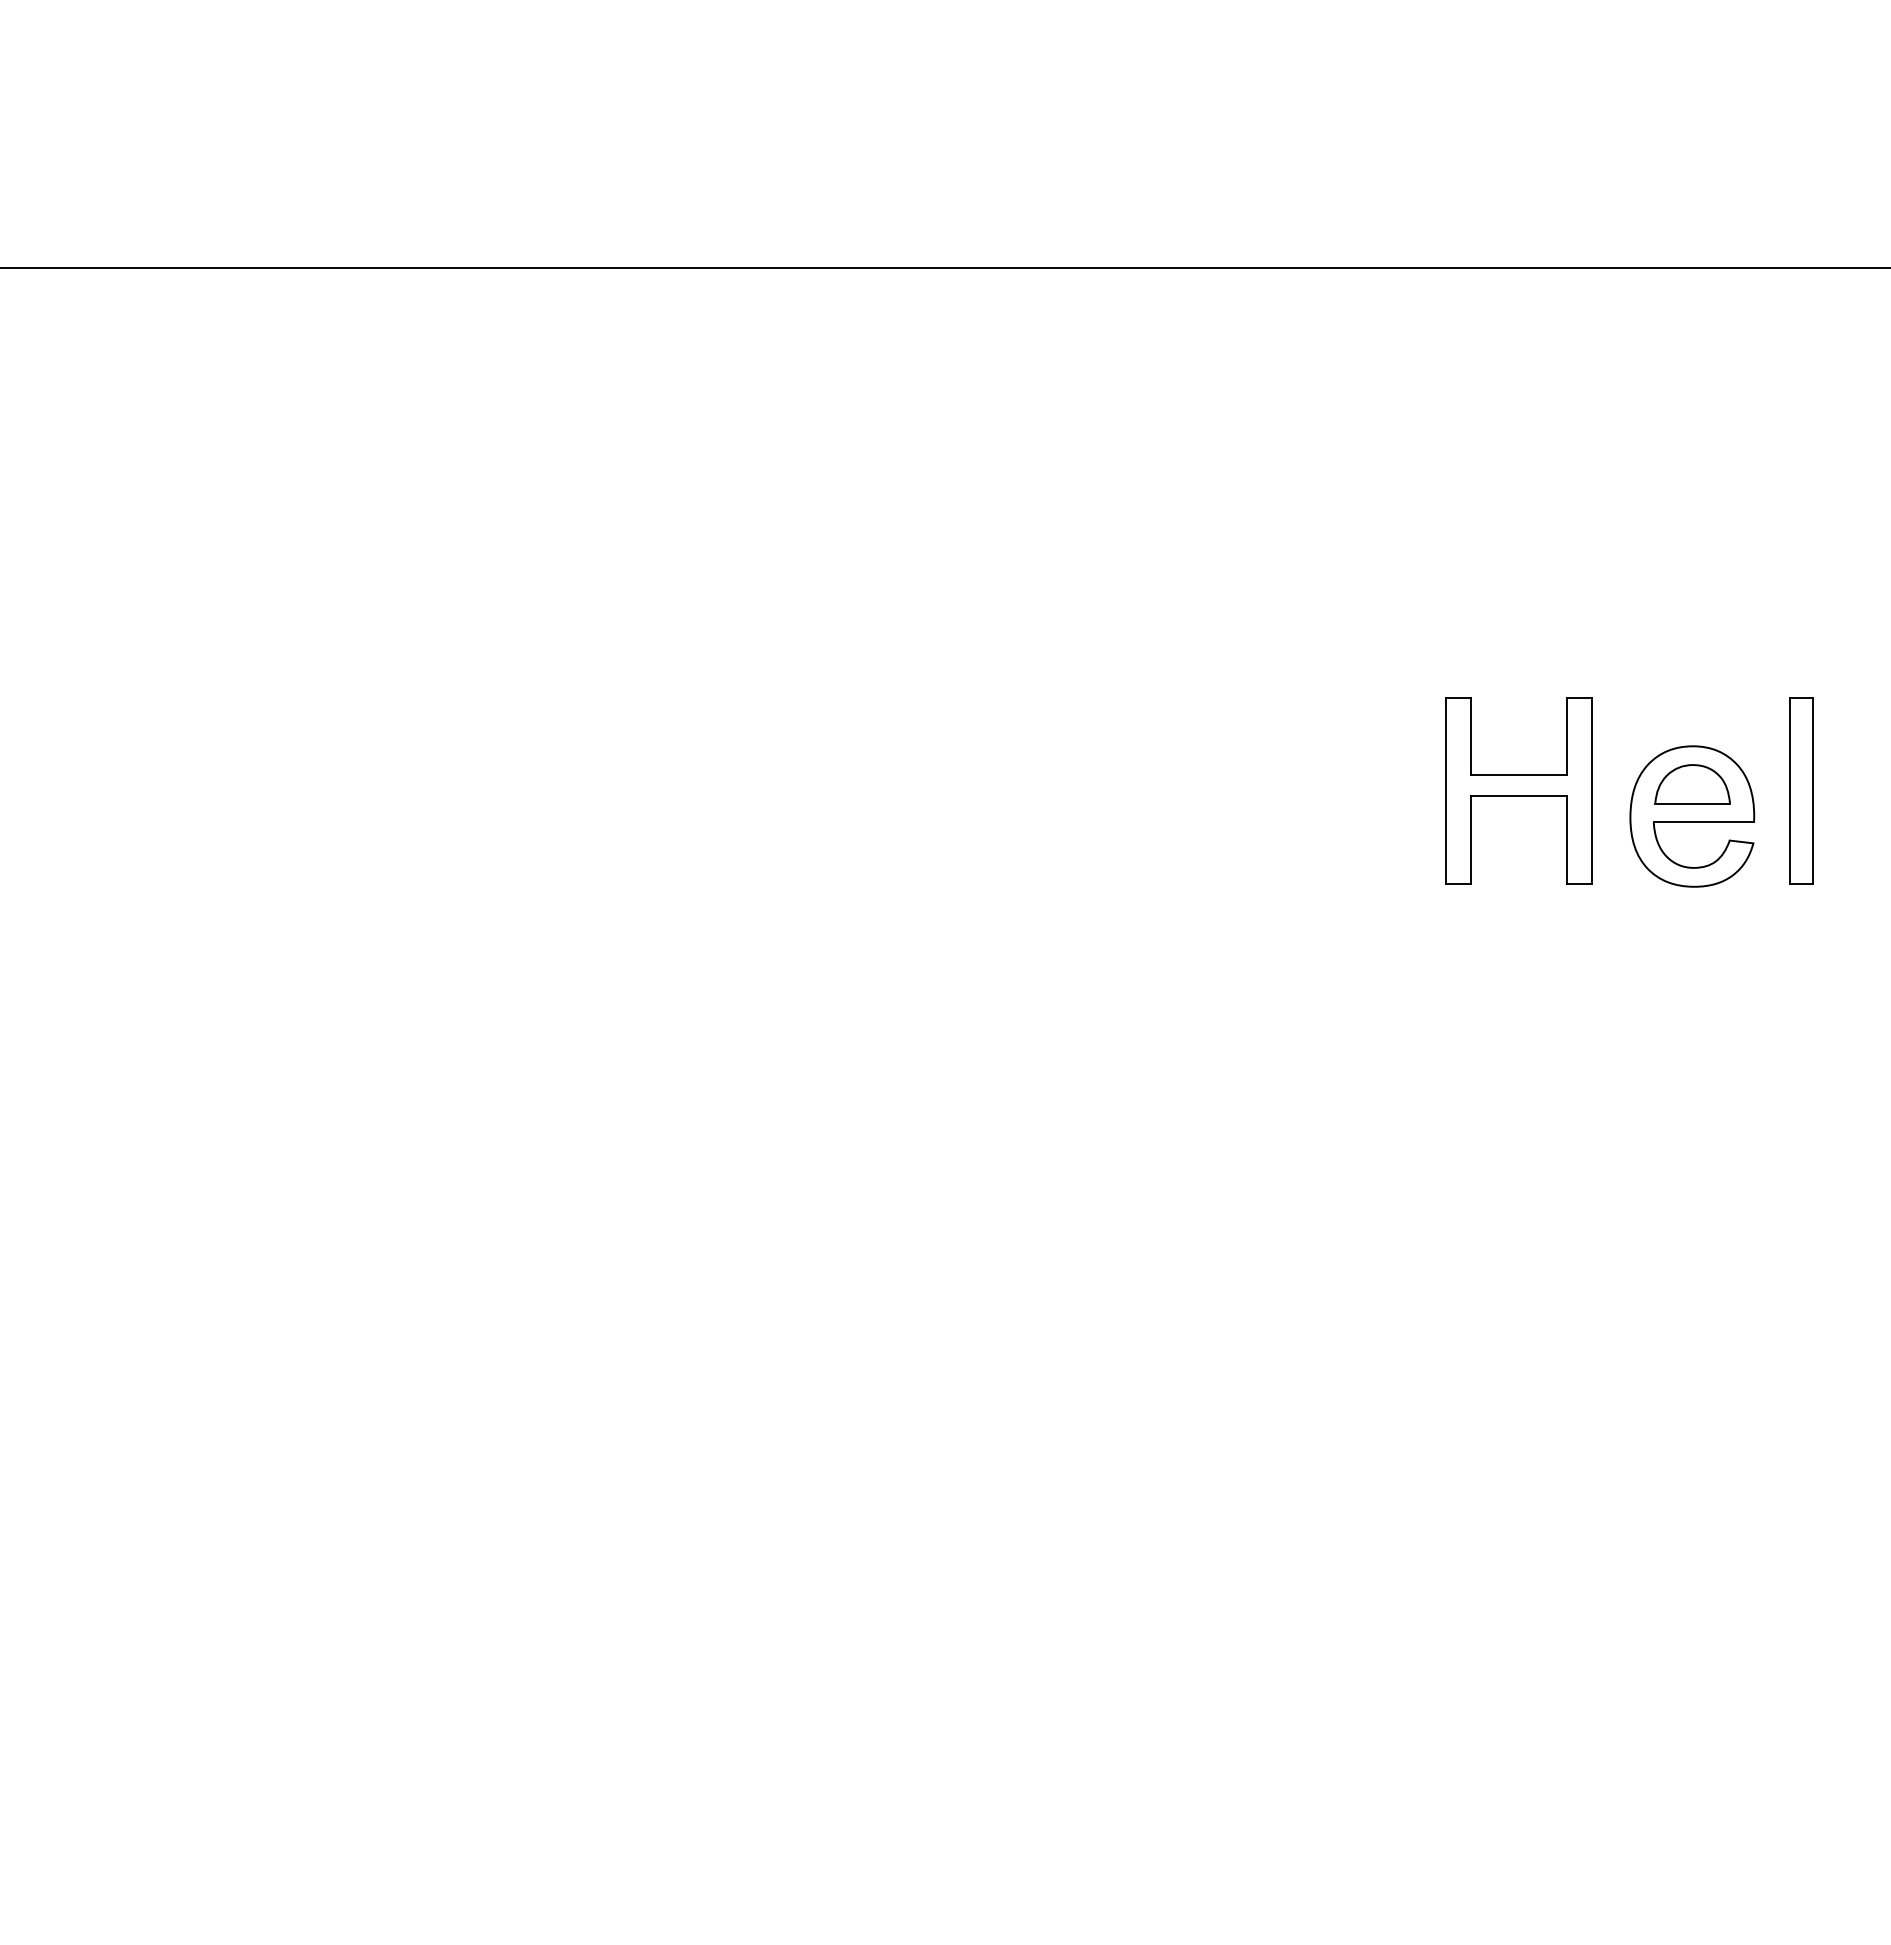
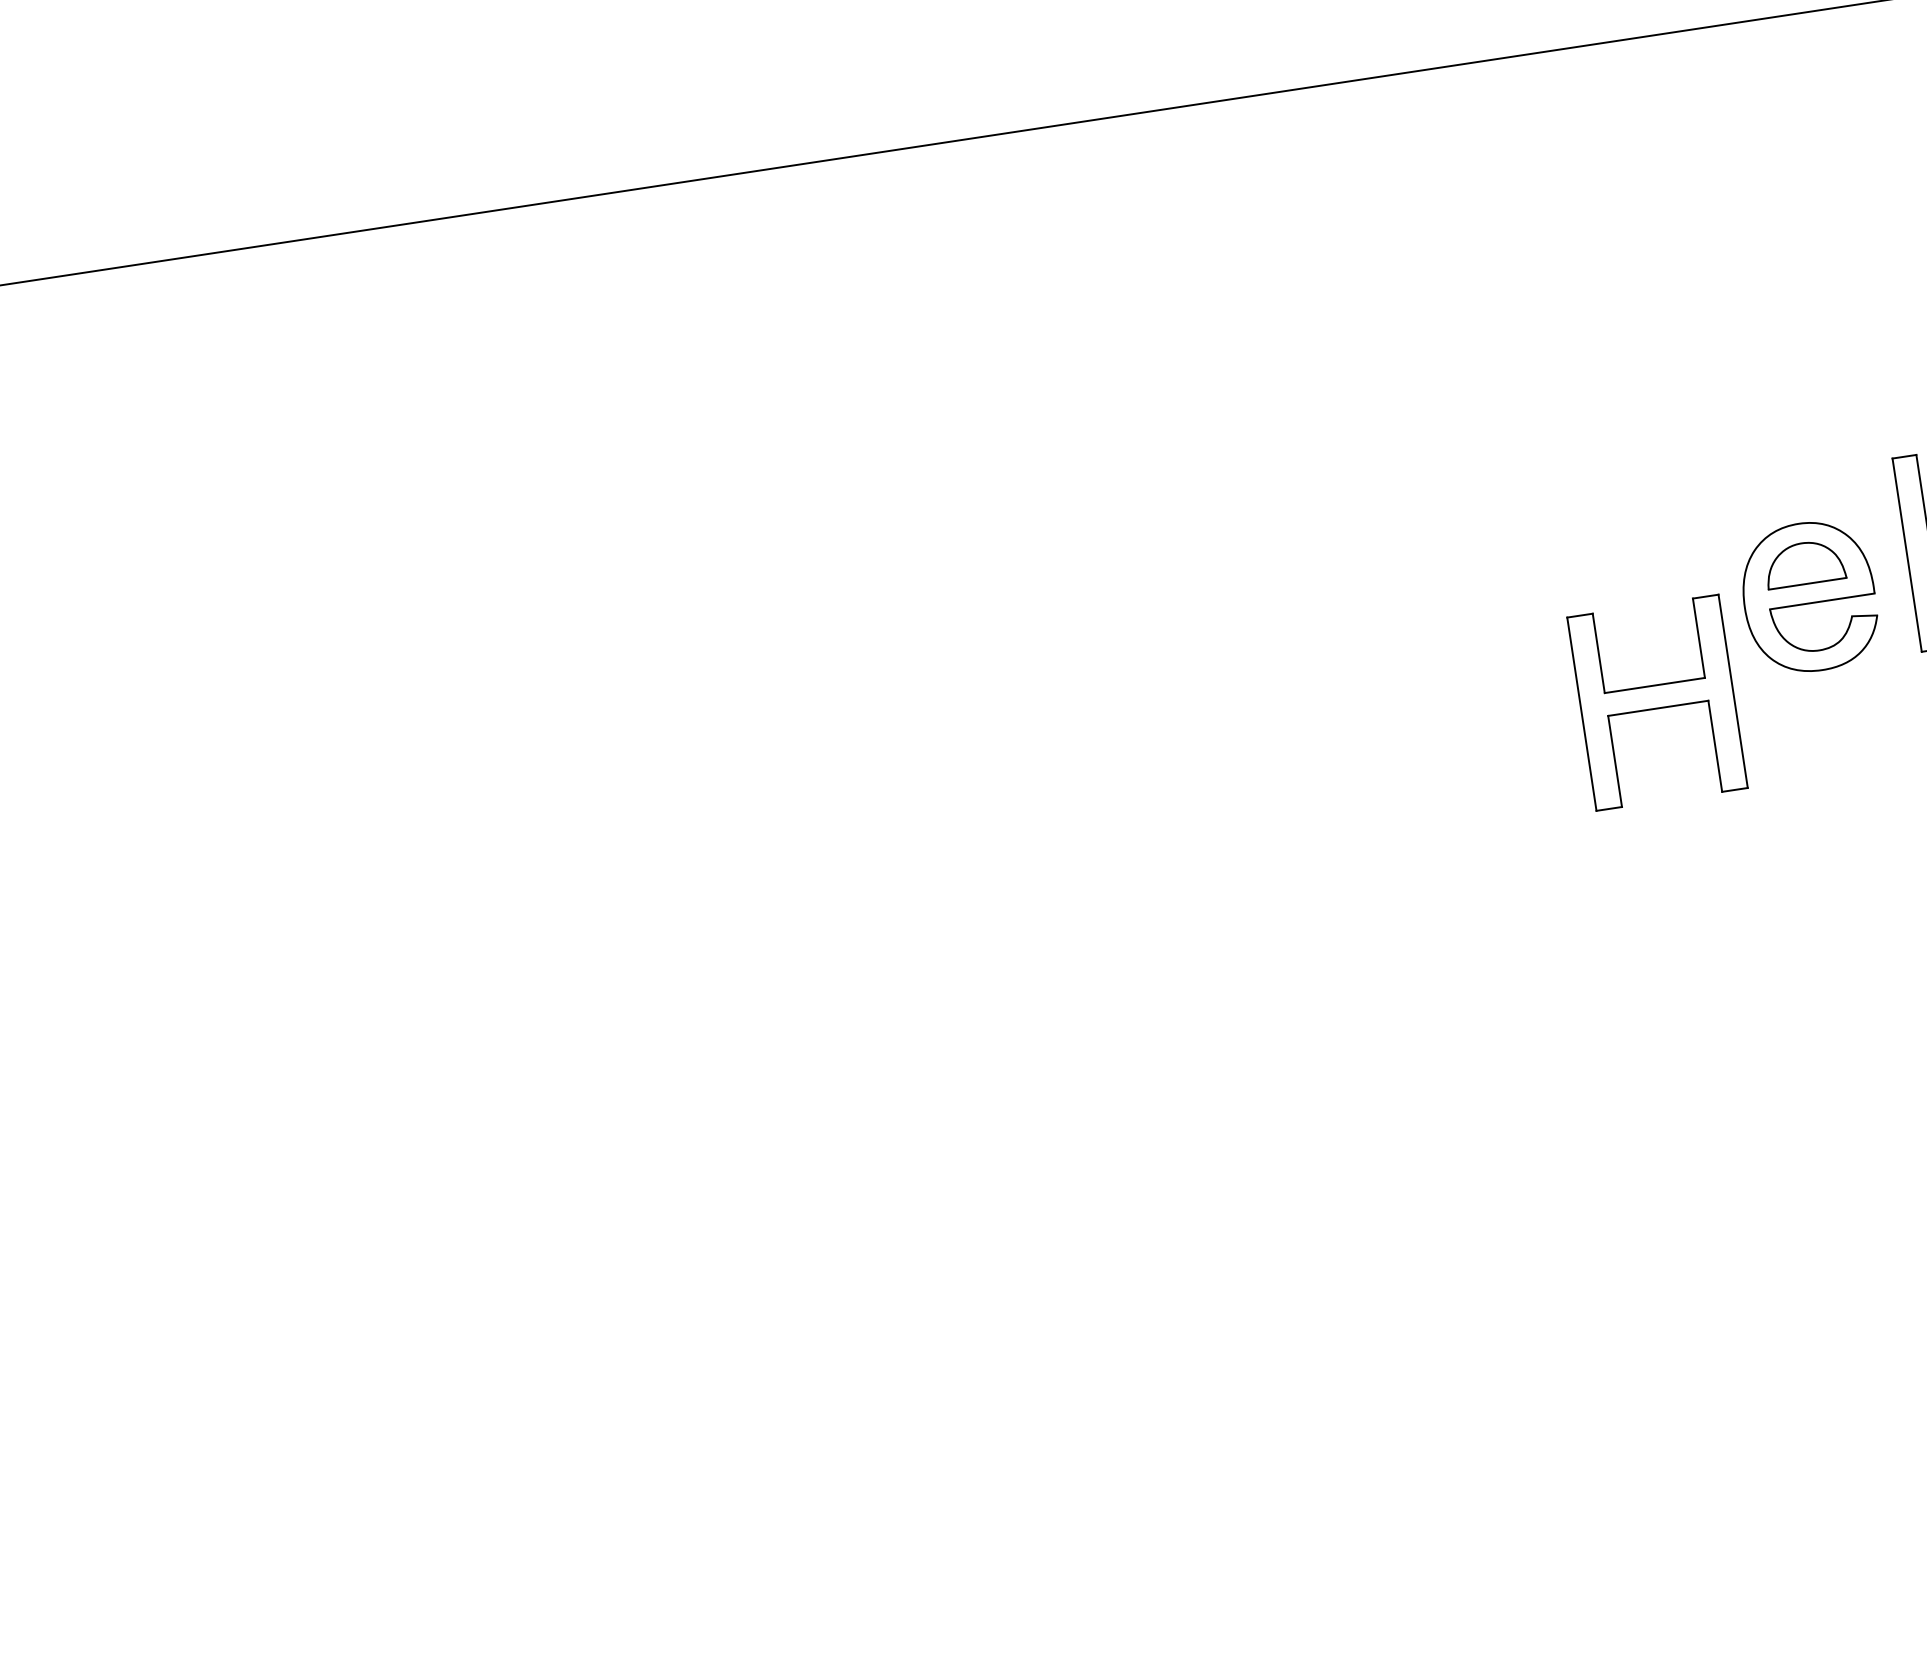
part: (1518, 790) -> (1656, 702), moved

